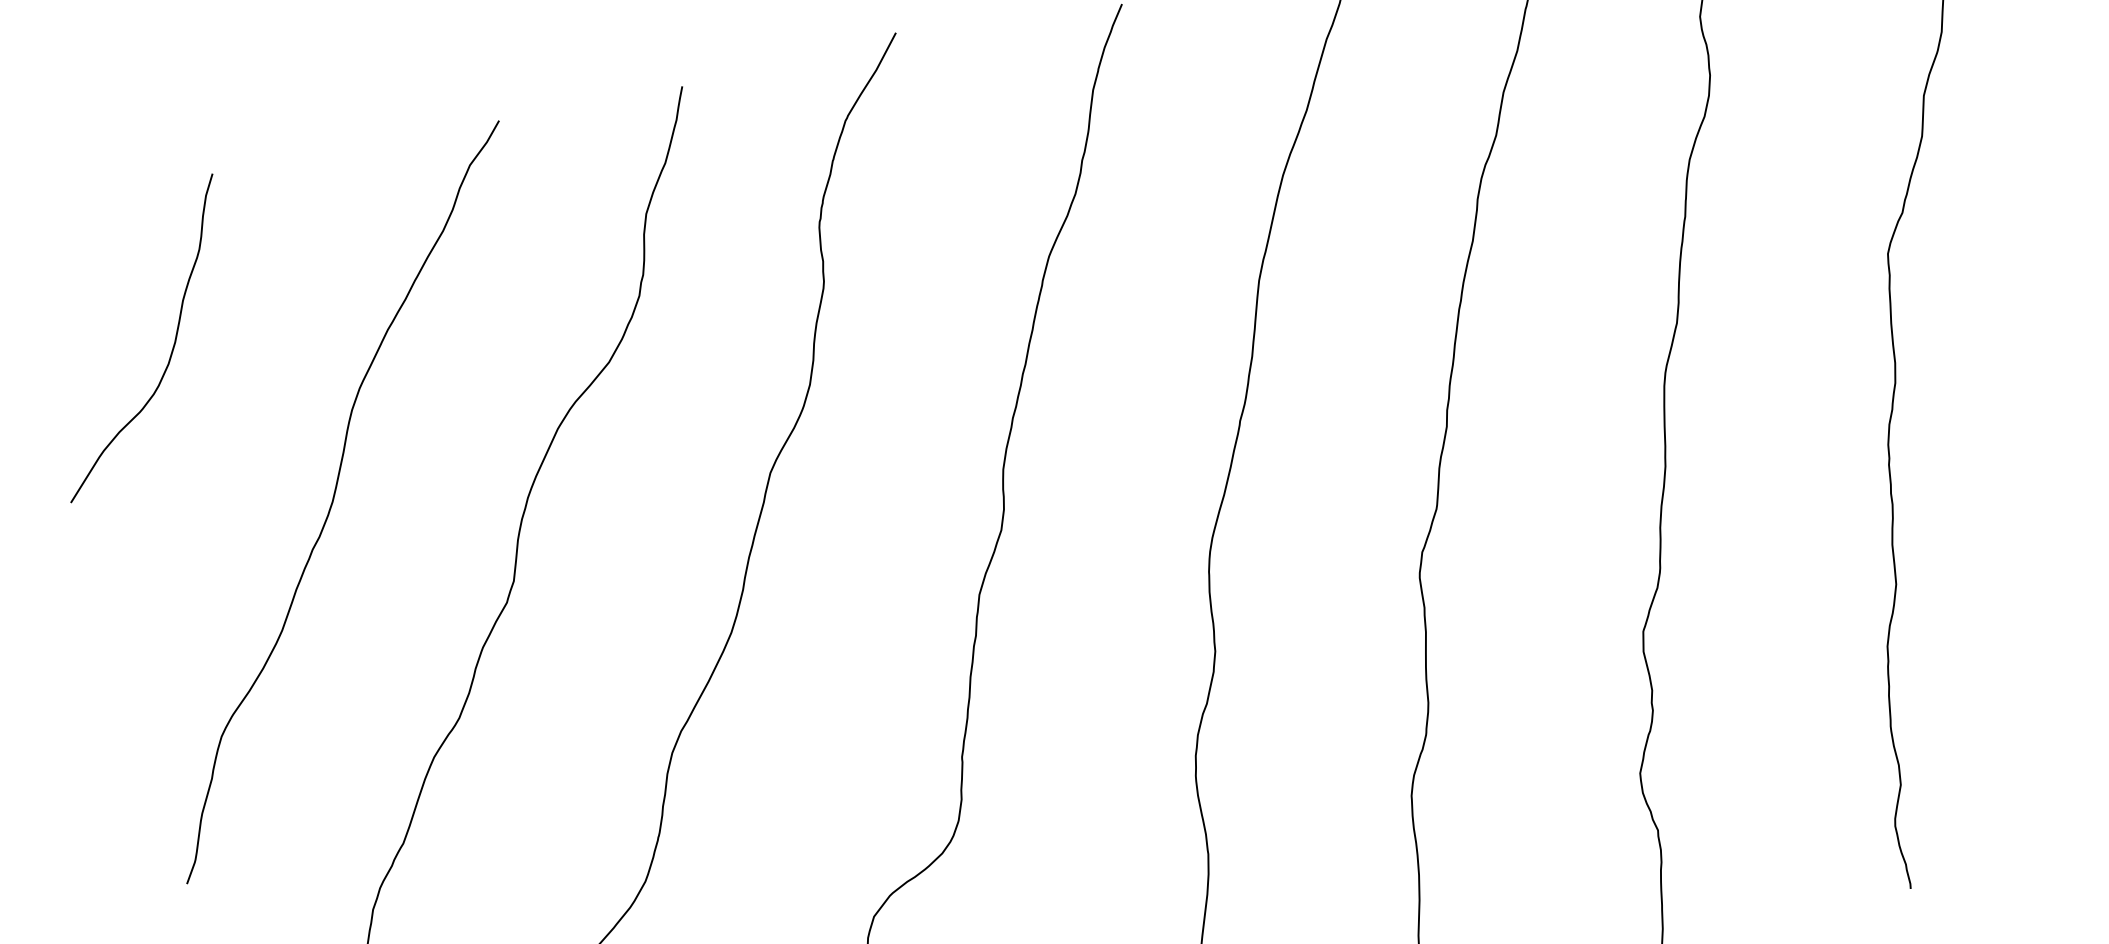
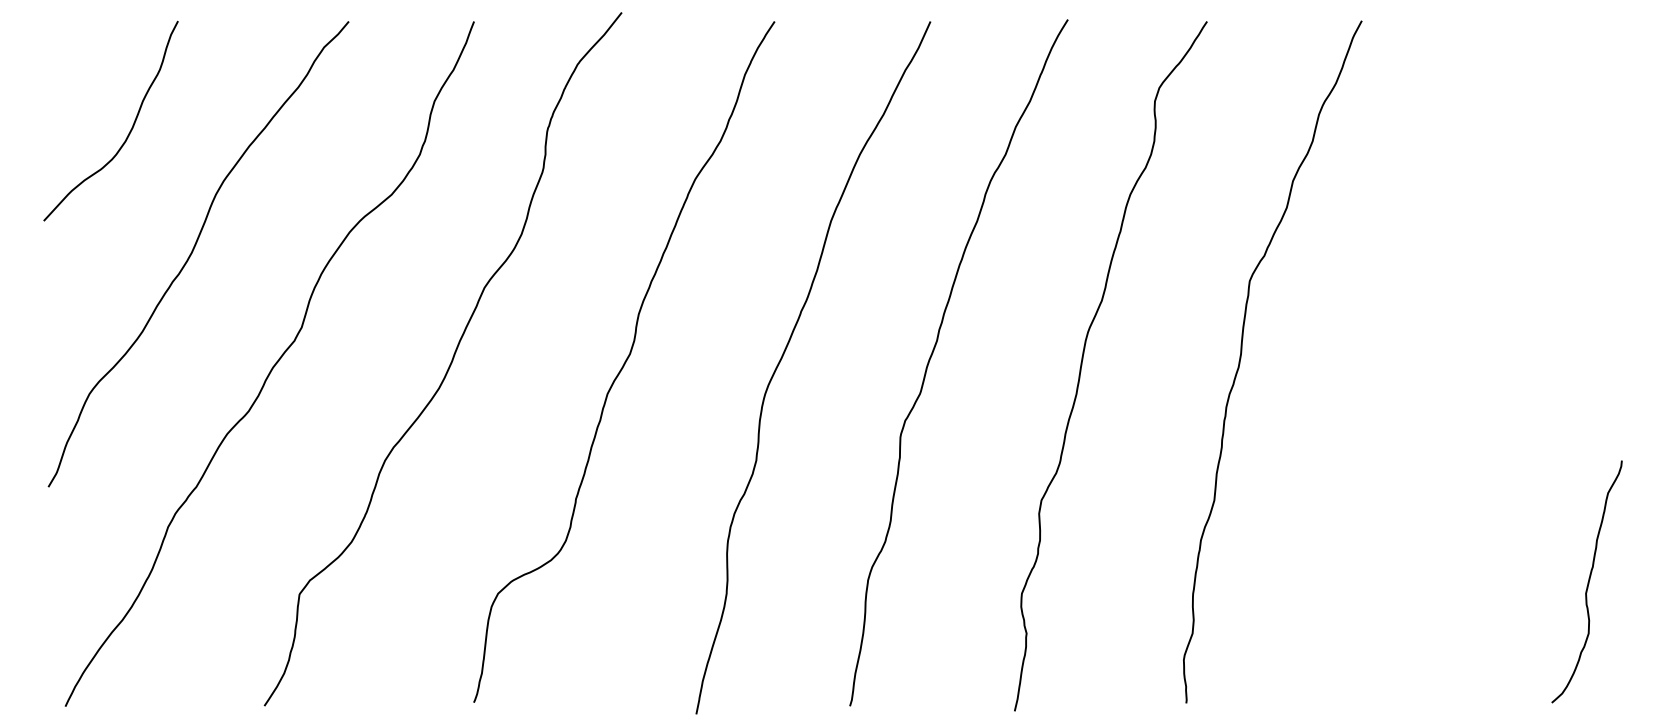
curve: (172, 345) -> (130, 129), moved

